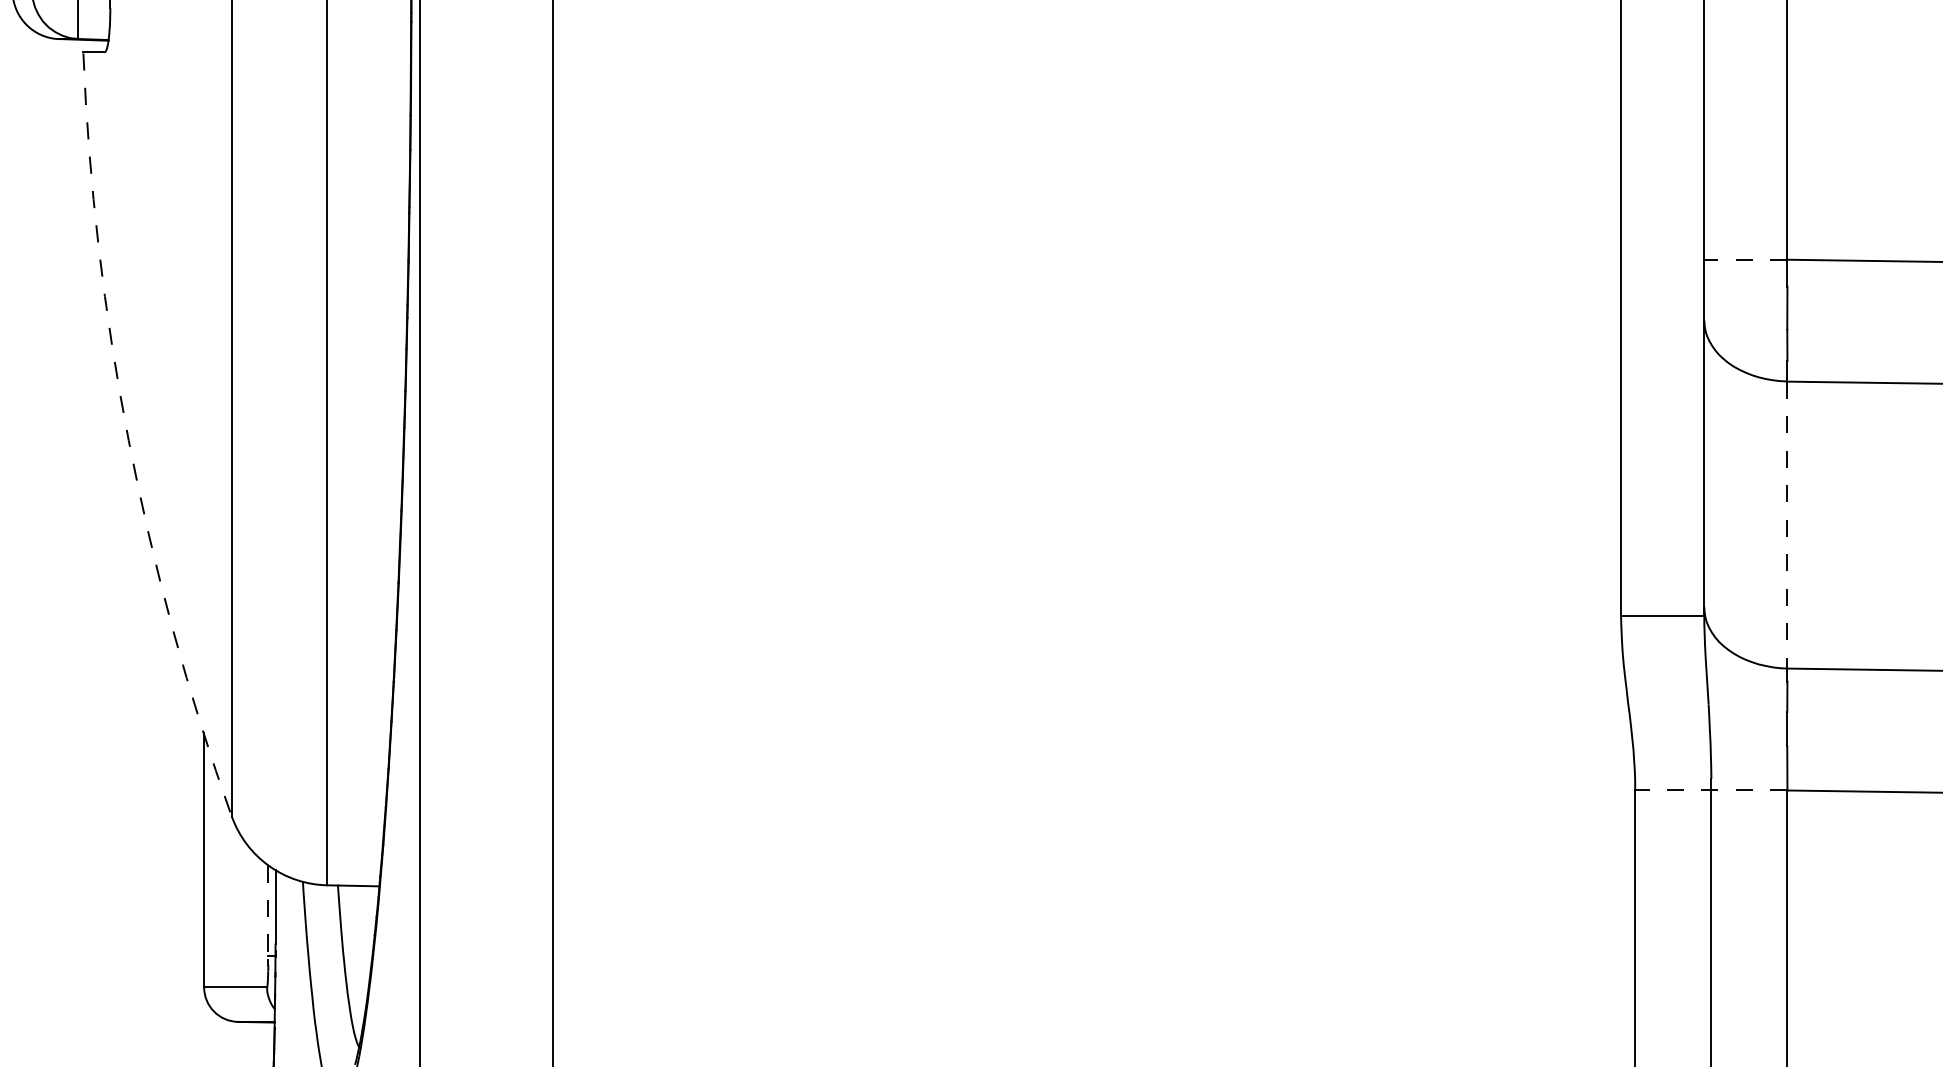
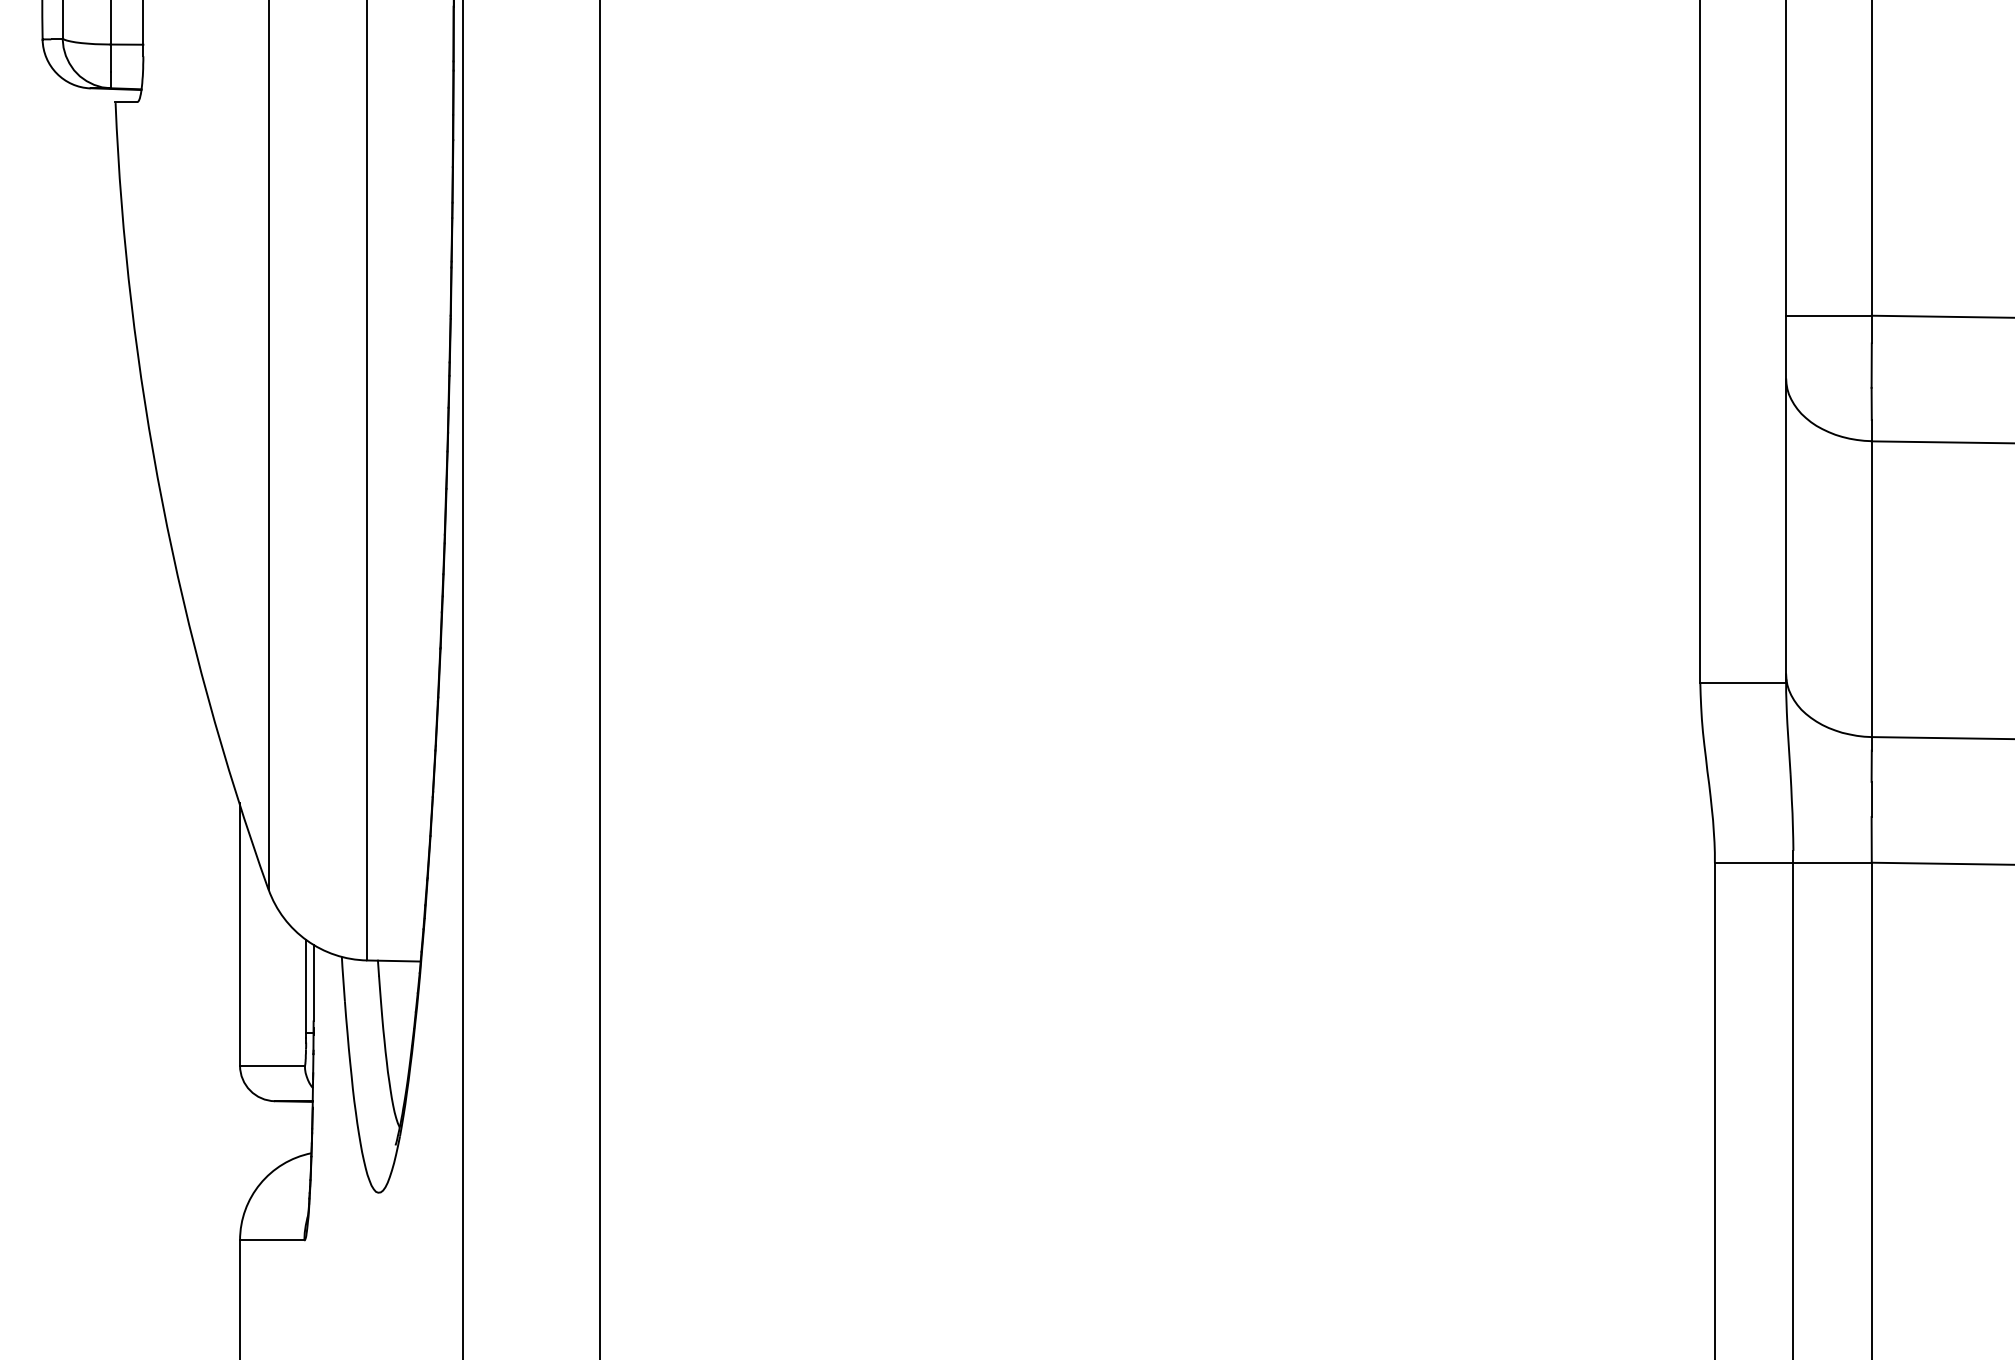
line: (1745, 259) -> (1828, 315), dashed -> solid
arc: (128, 440) -> (162, 502), dashed -> solid
line: (1787, 525) -> (1871, 589), dashed -> solid
line: (1710, 790) -> (1792, 862), dashed -> solid
line: (268, 912) -> (306, 988), dashed -> solid

